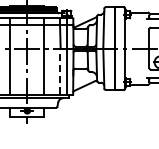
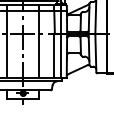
line: (60, 71) -> (54, 56), dashed -> solid

